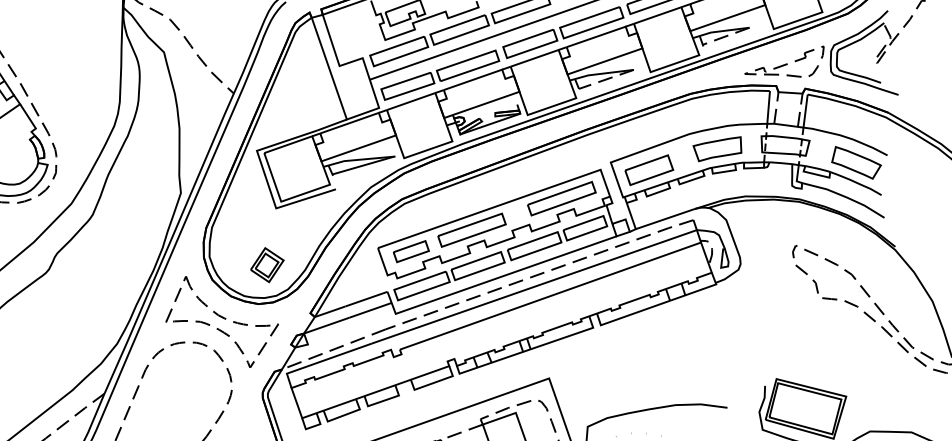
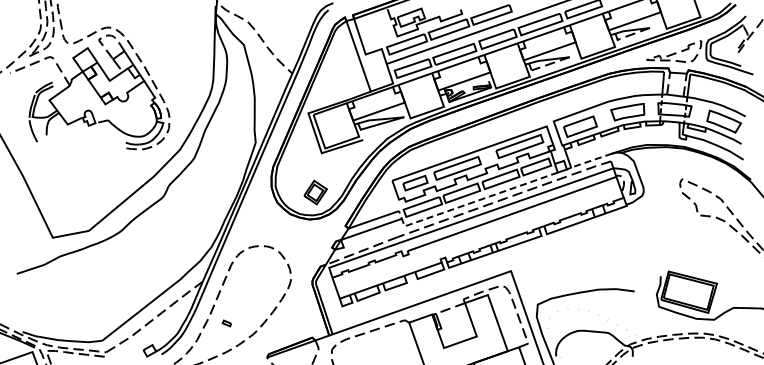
line: (665, 218) -> (591, 160), solid -> dashed
line: (493, 279) -> (472, 202), solid -> dashed
part: (220, 321) -> (283, 231), removed

